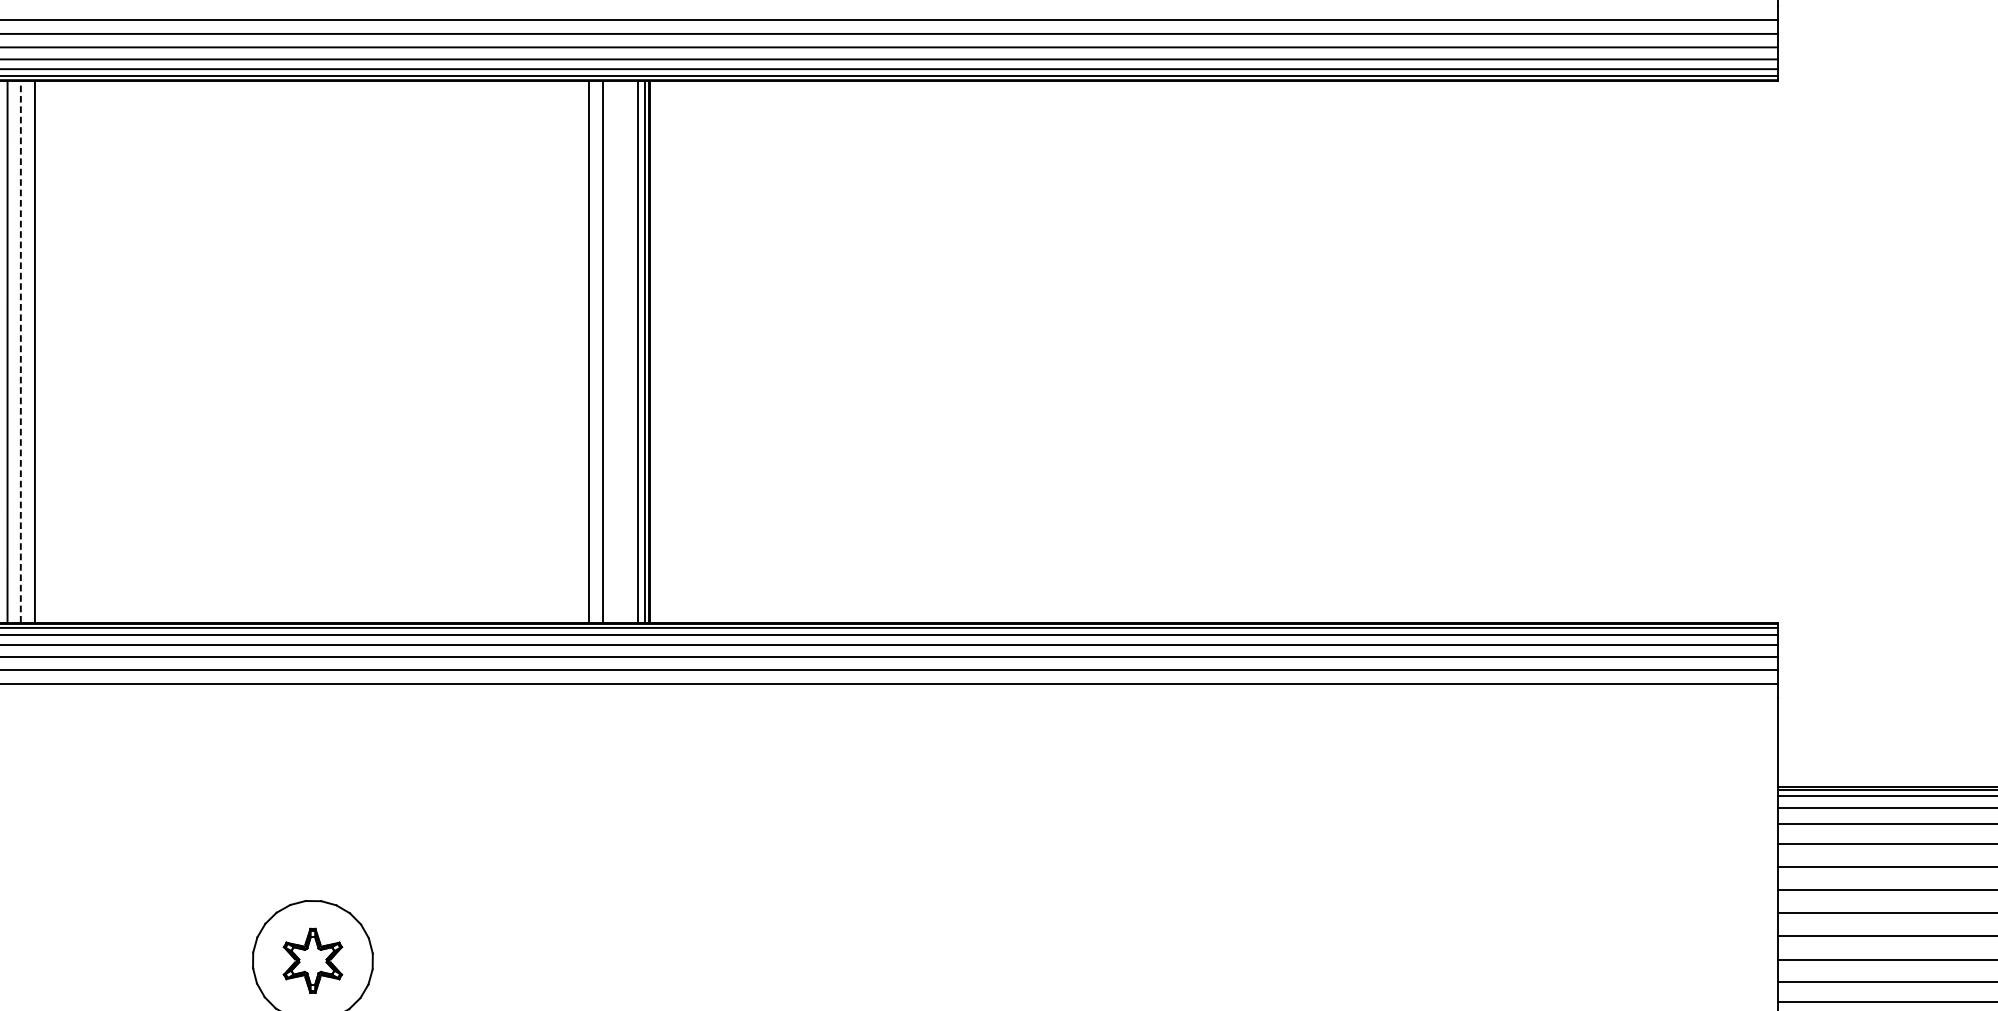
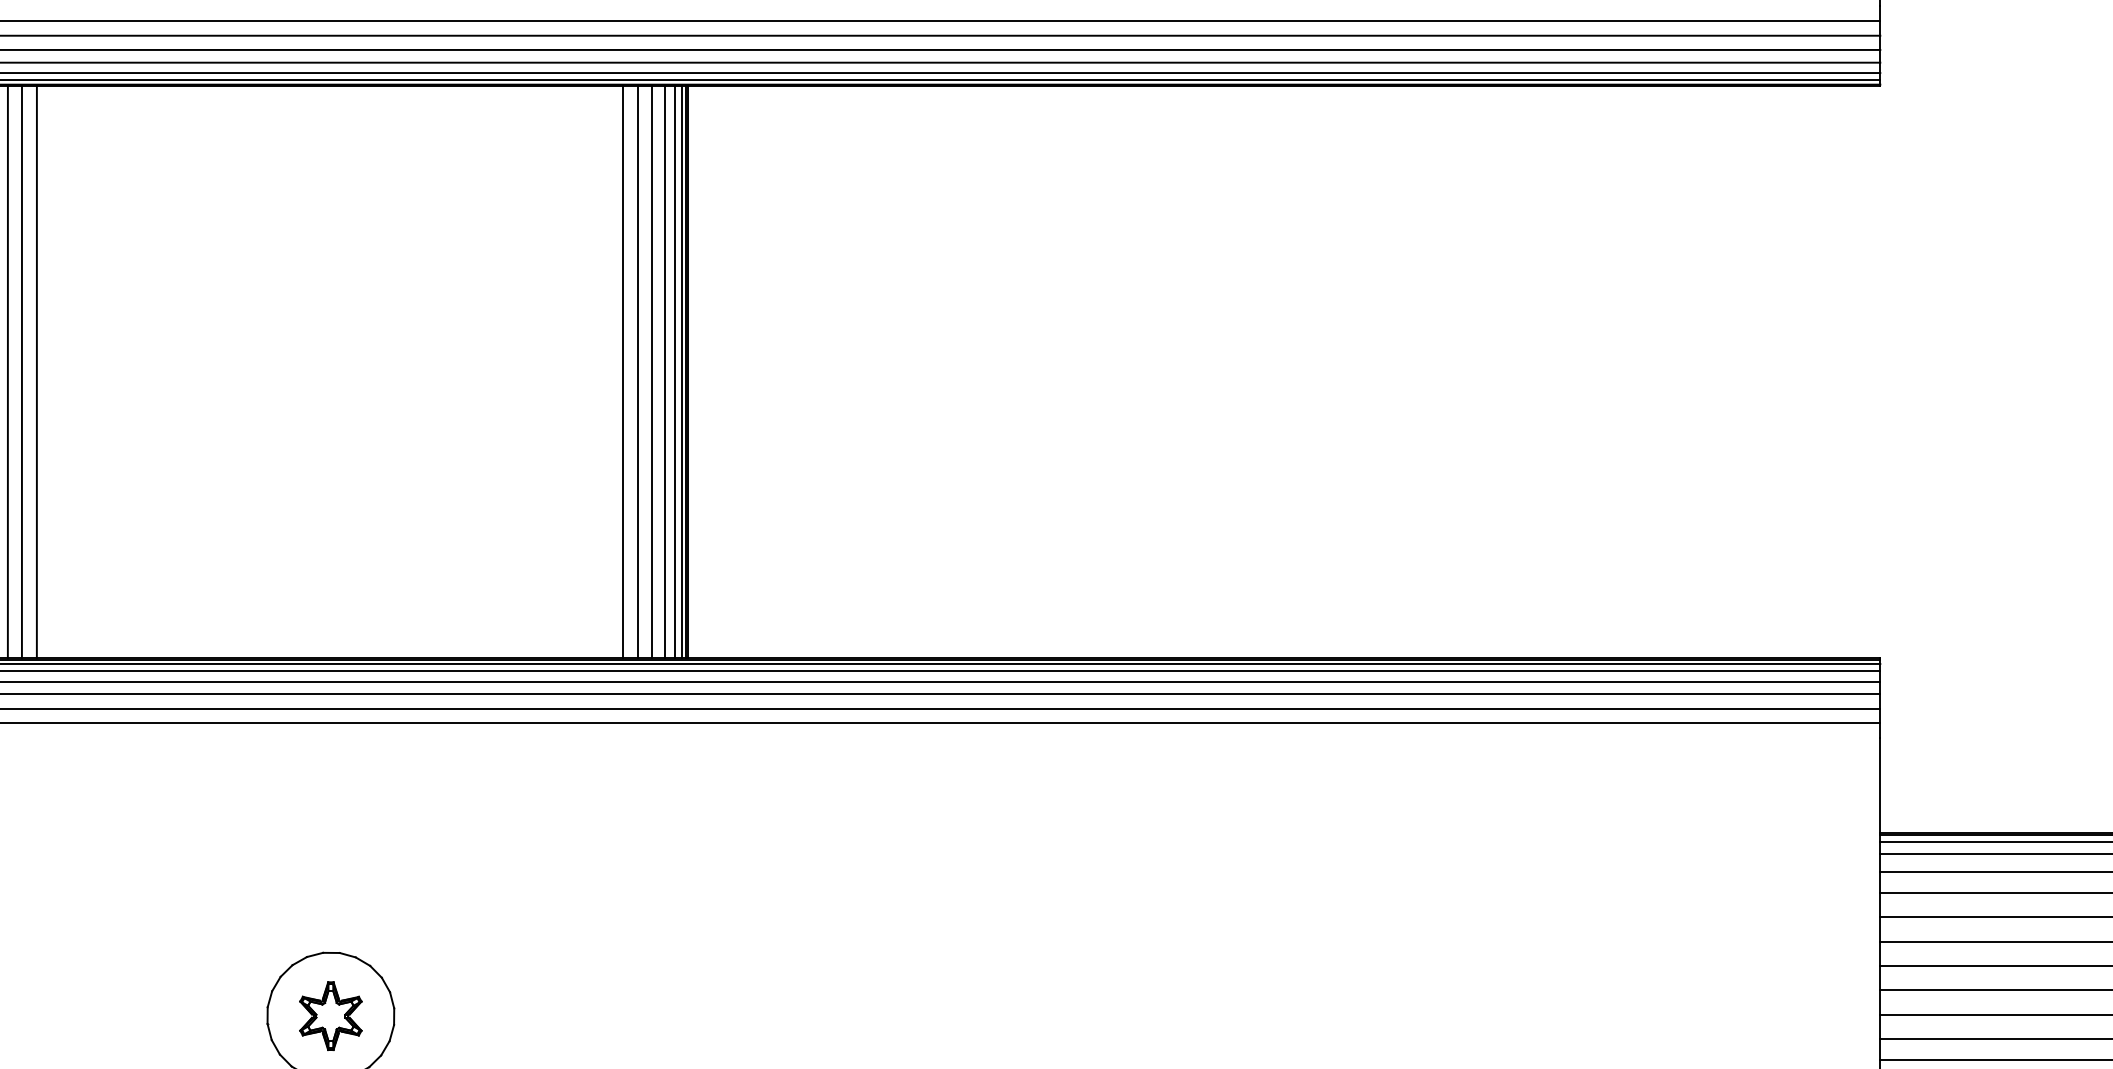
line: (20, 351) -> (21, 371), dashed -> solid
line: (616, 351) -> (651, 371), added
line: (628, 351) -> (664, 371), added

